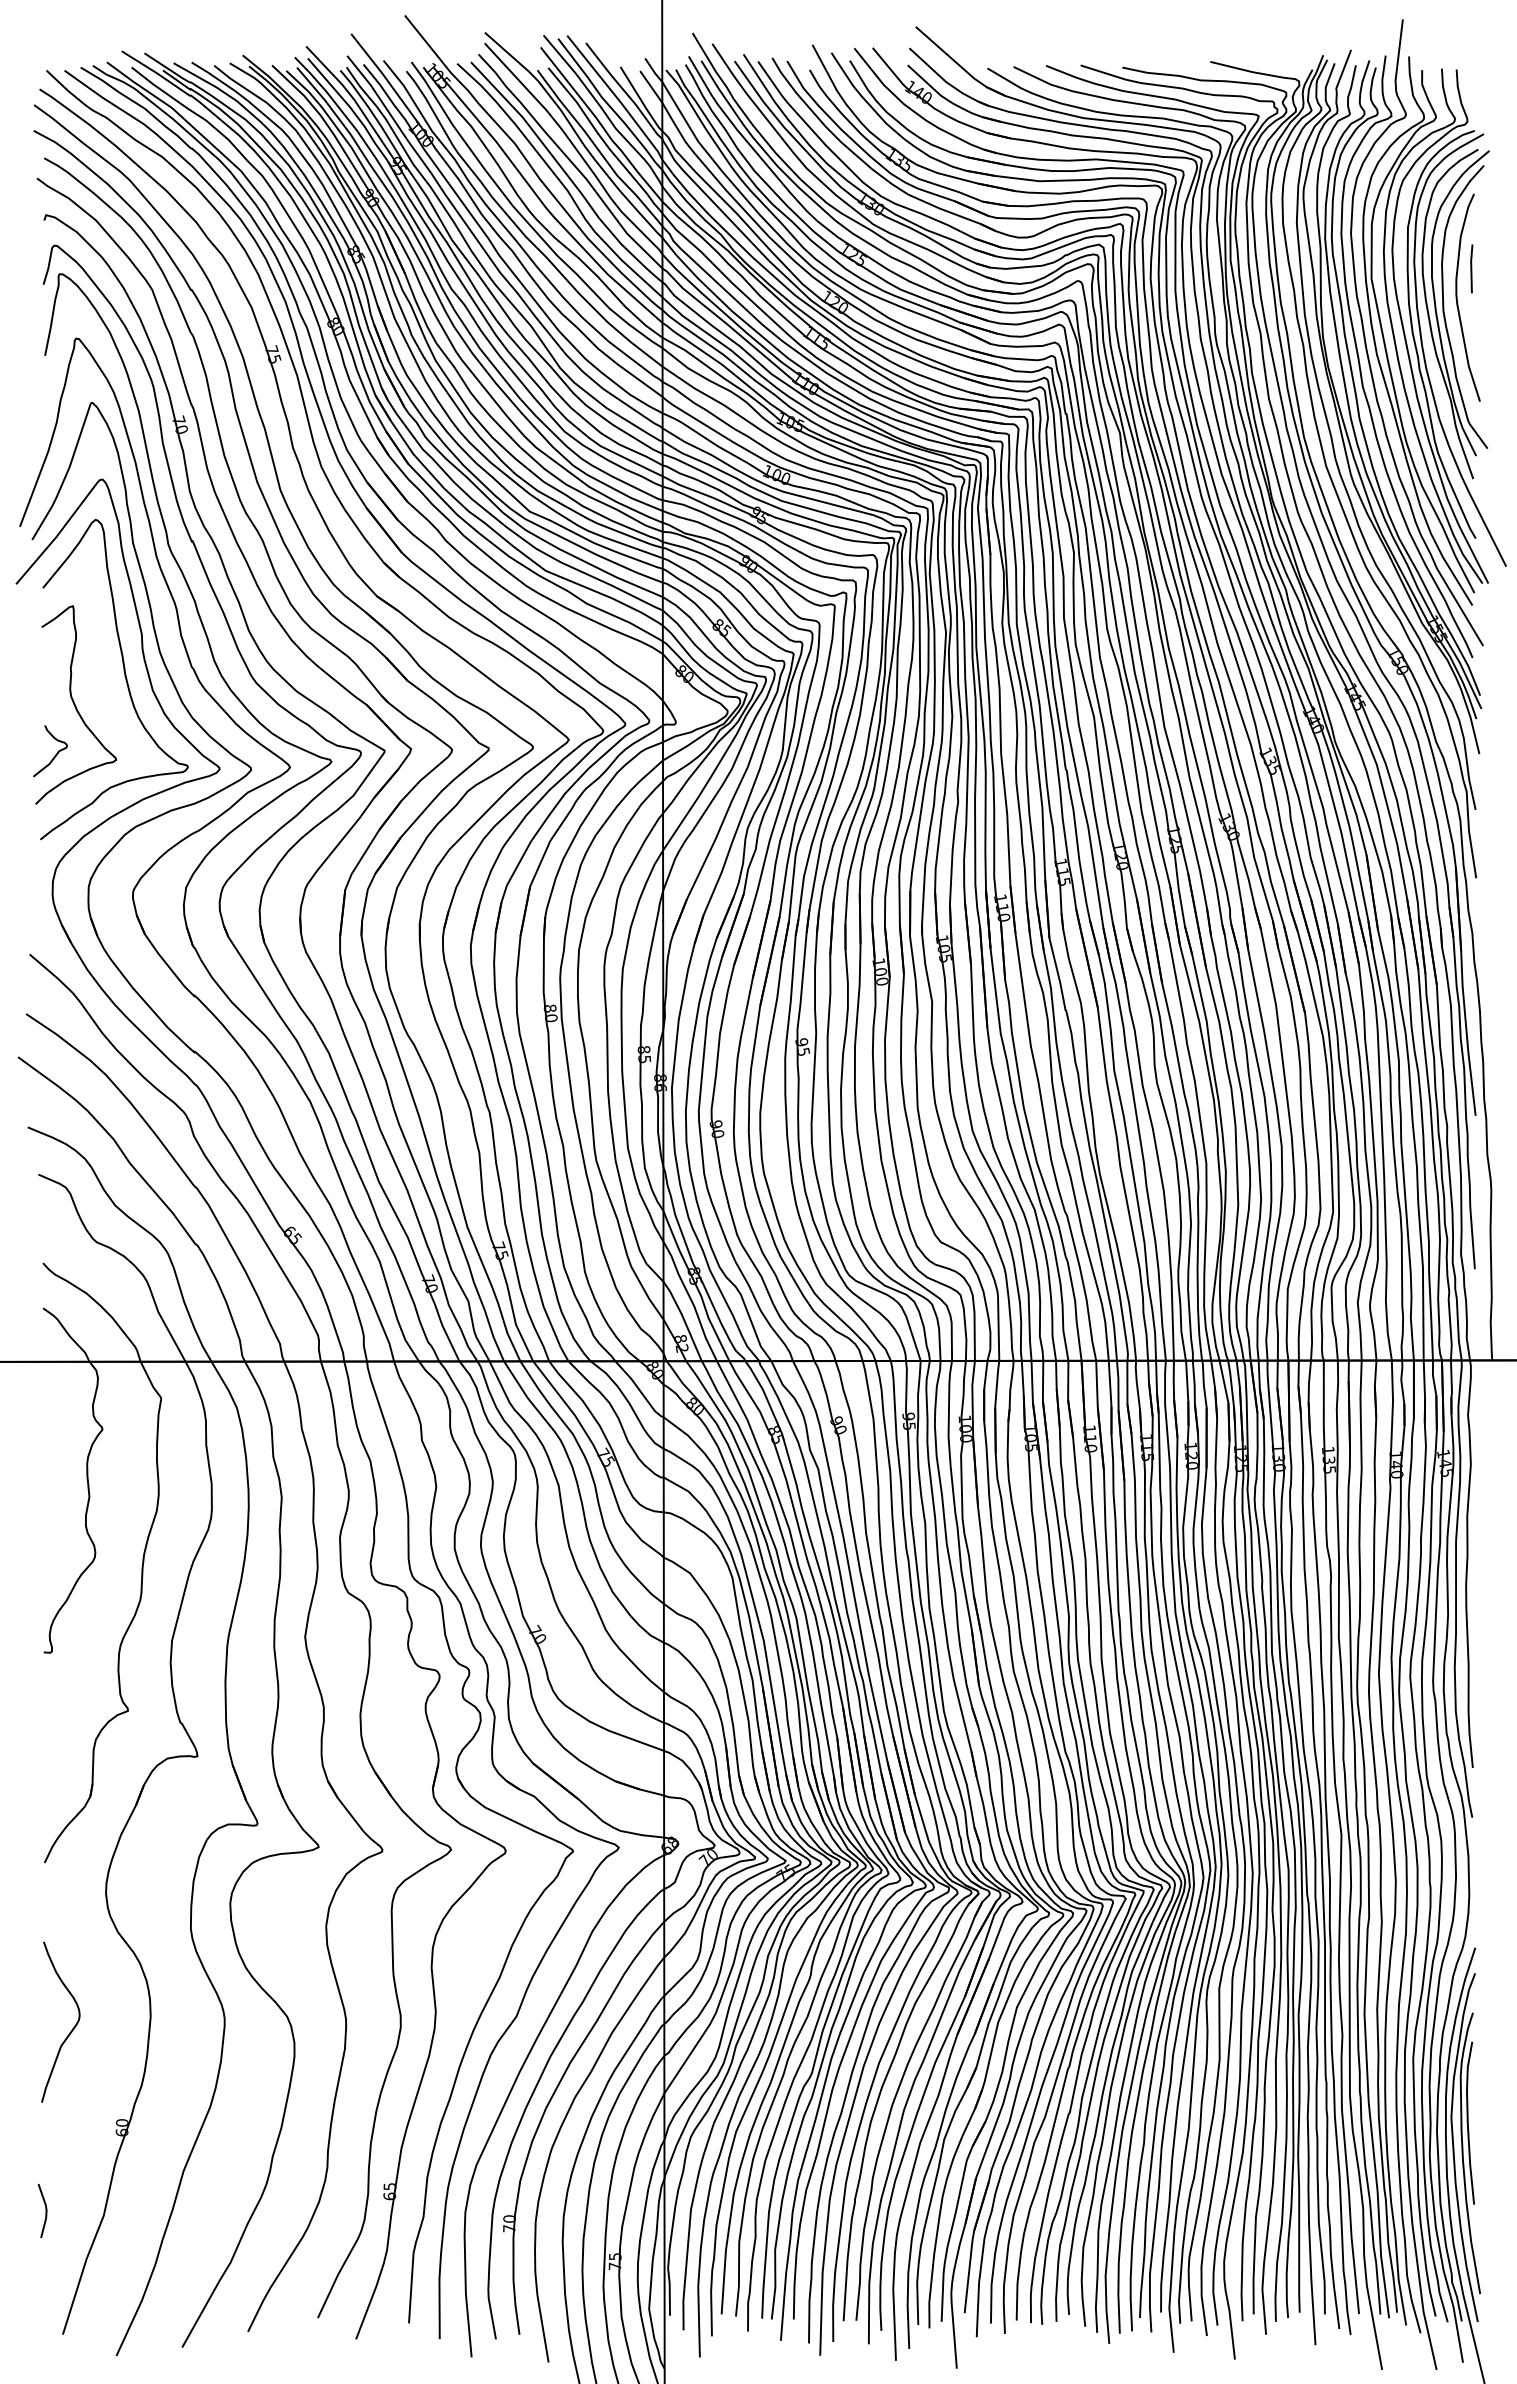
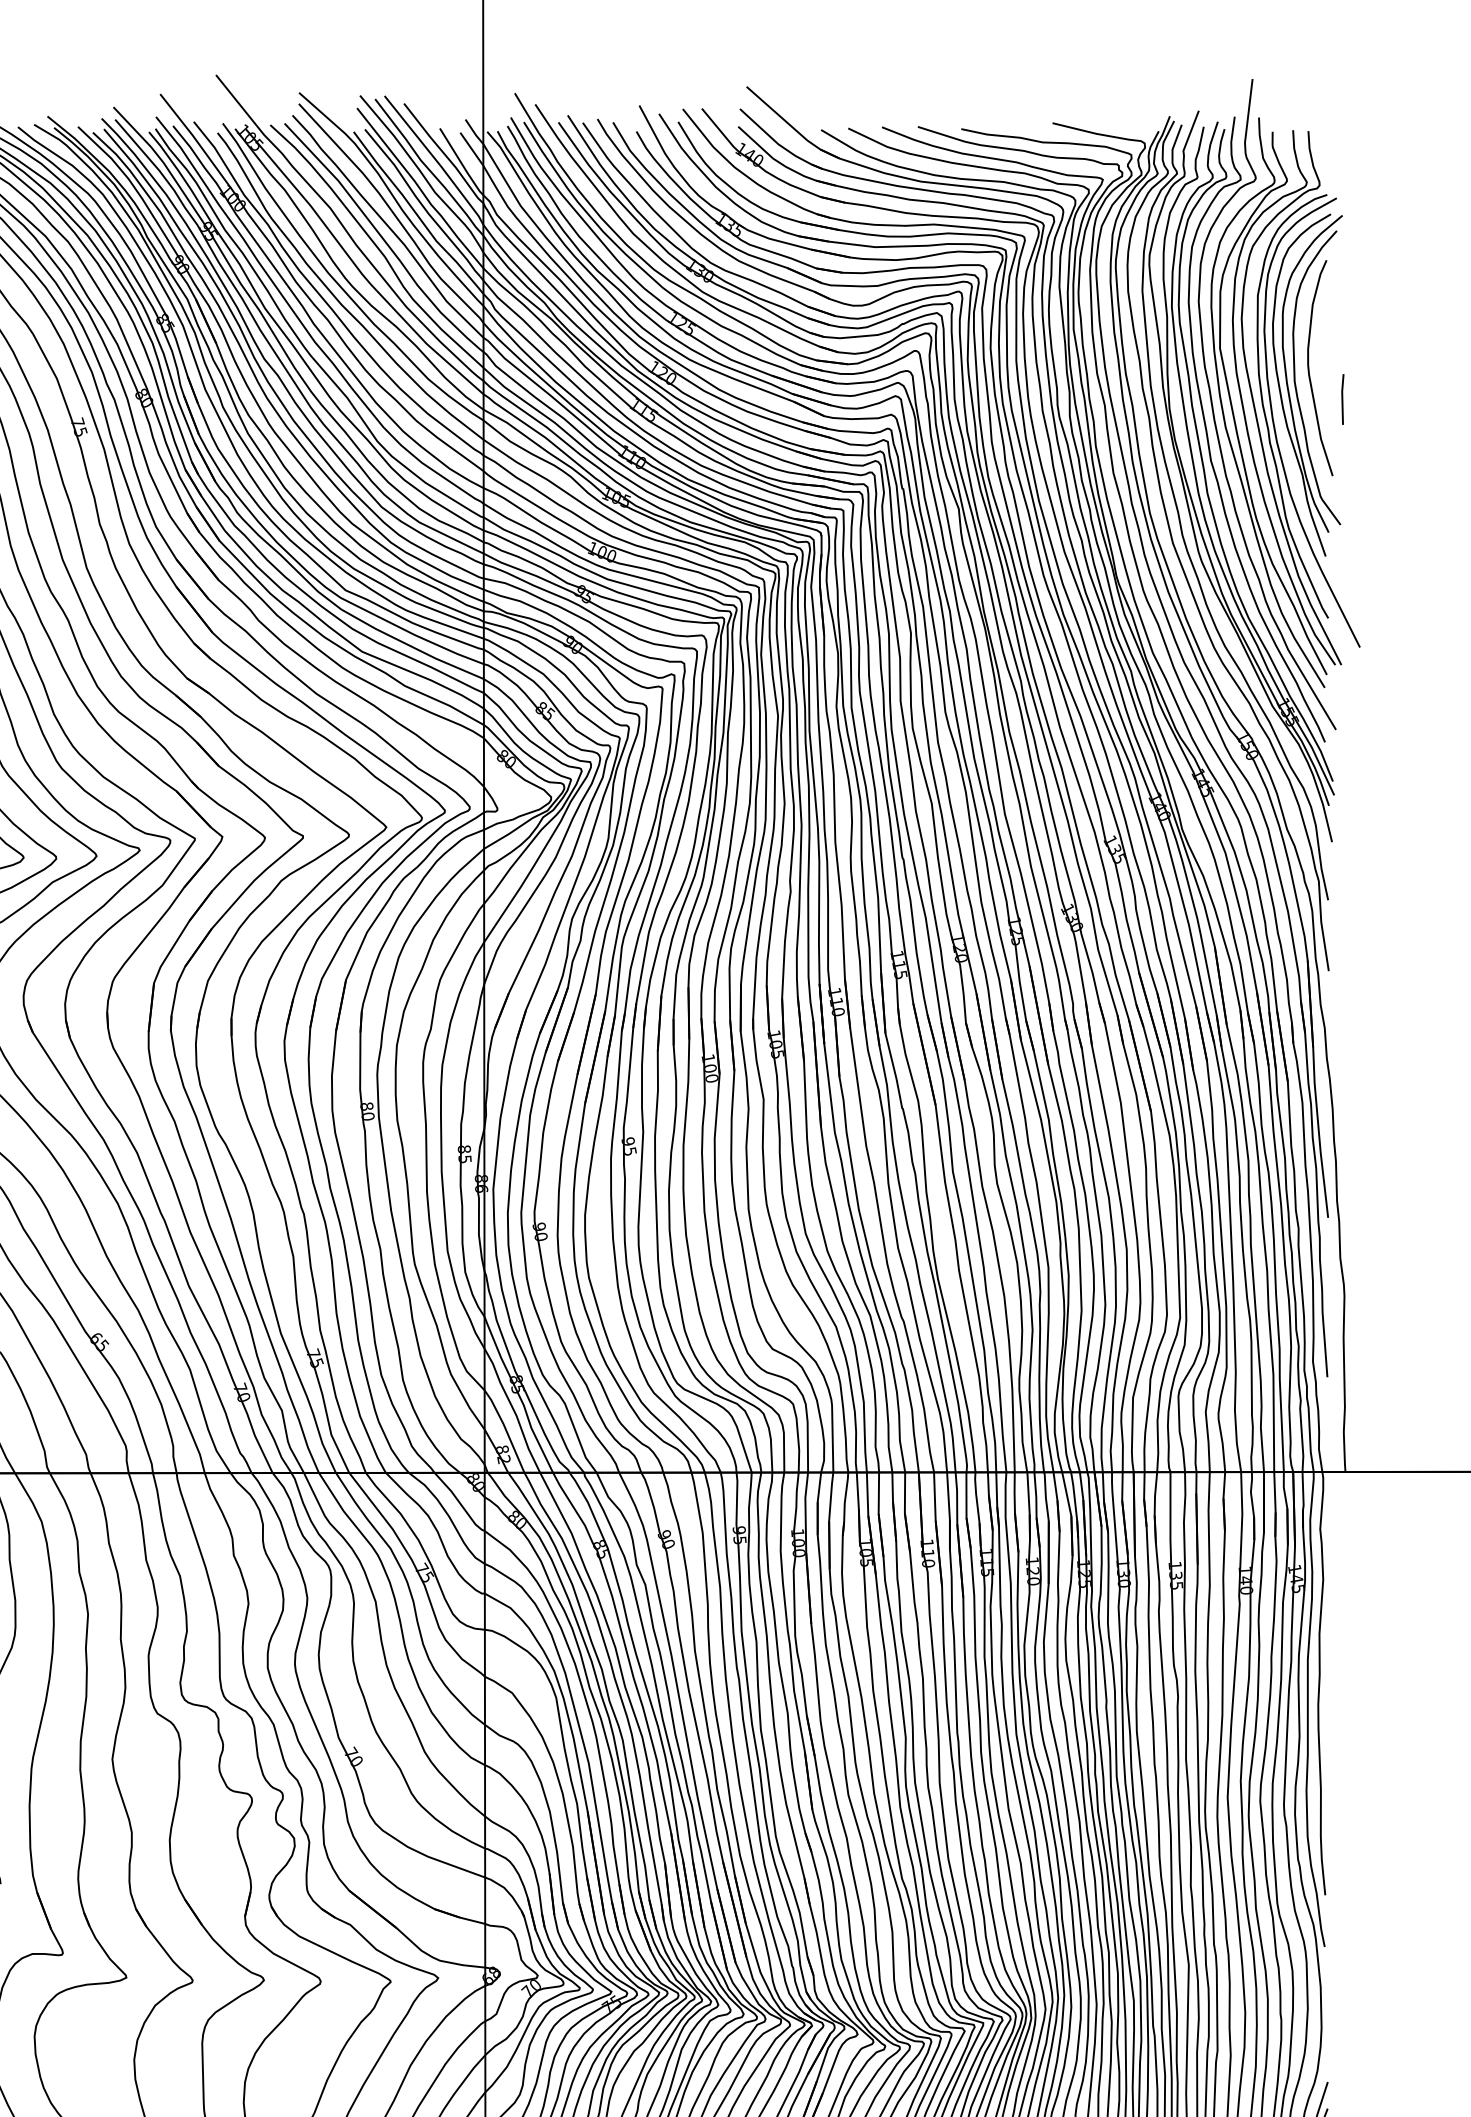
line: (1471, 268) -> (1342, 399), moved

